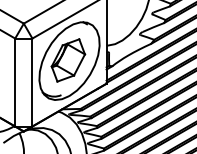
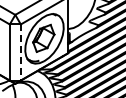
line: (31, 84) -> (20, 53), solid -> dashed

